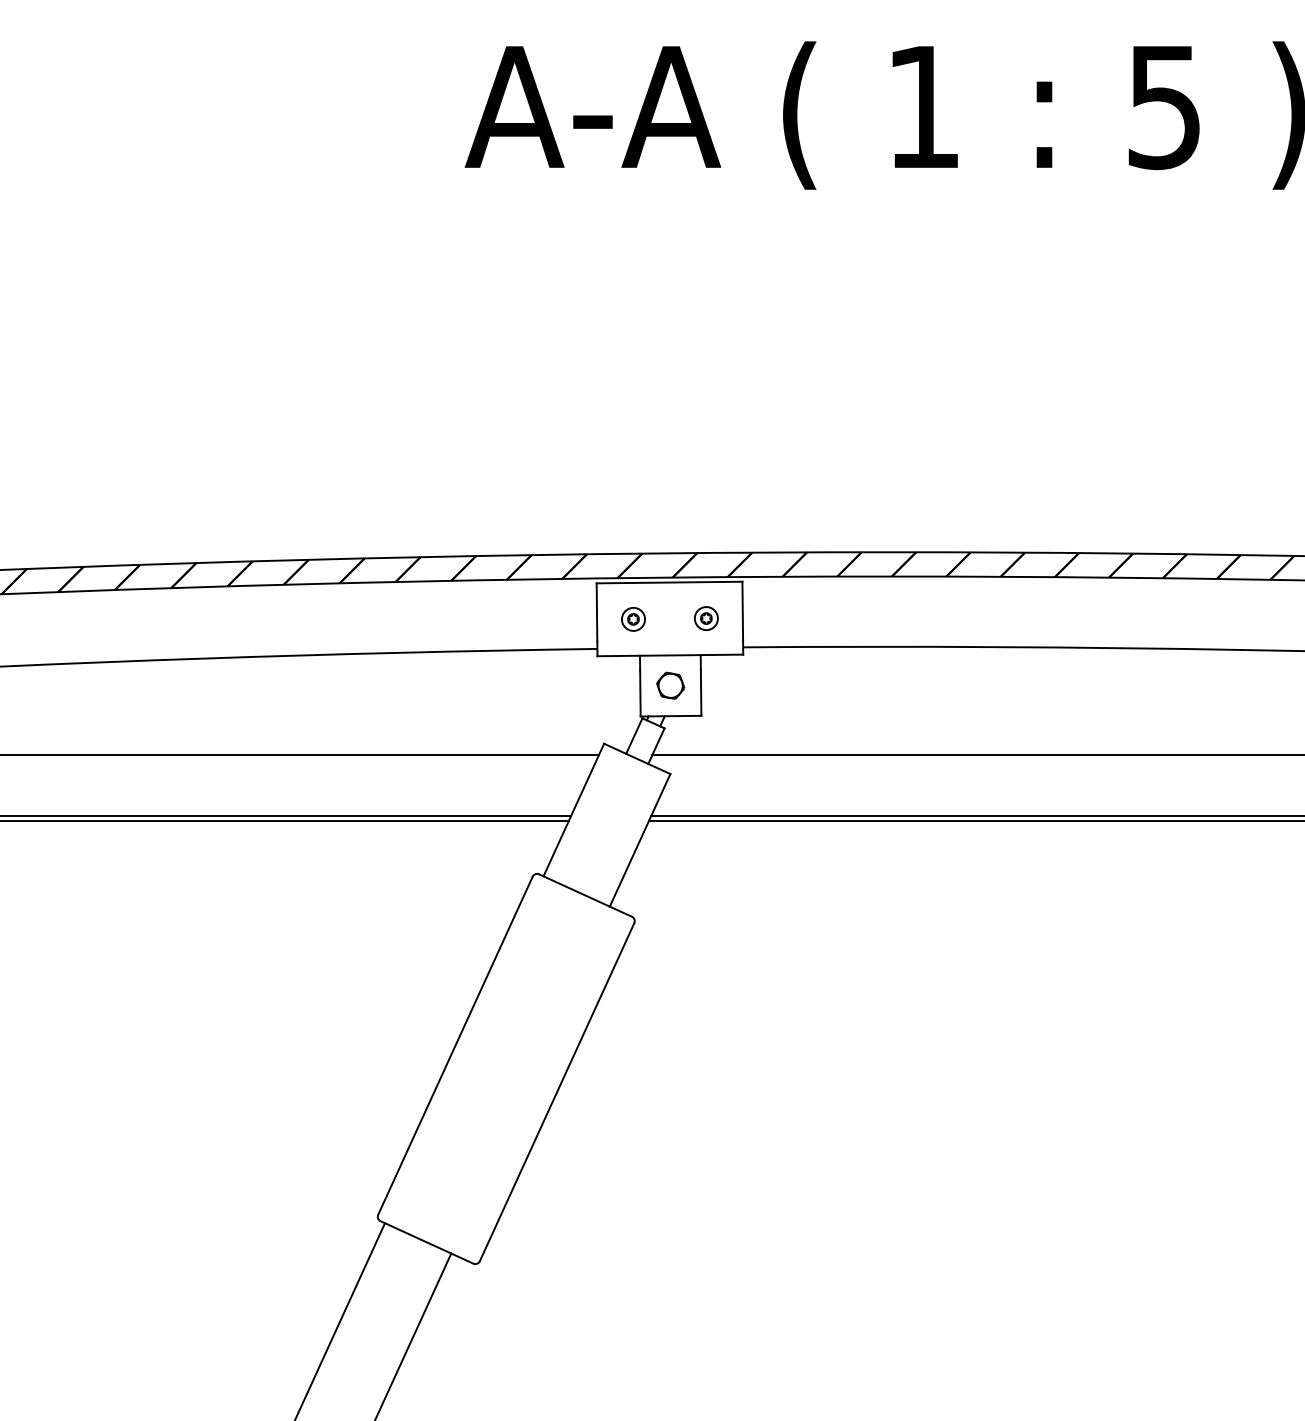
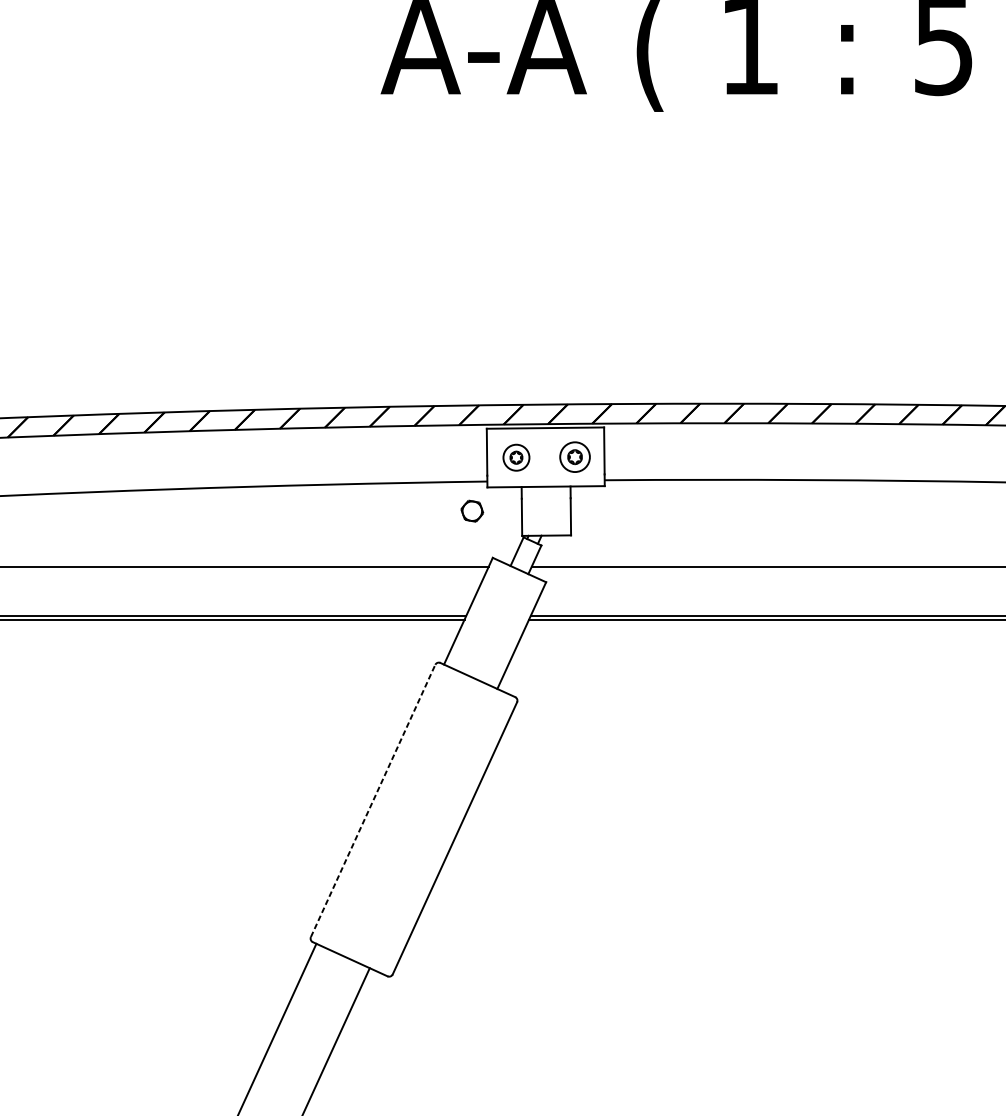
part: (706, 618) -> (575, 457), size x1.6
part: (633, 619) -> (516, 457), size x1.4
part: (670, 685) -> (472, 510), moved
line: (455, 1045) -> (373, 800), solid -> dashed

